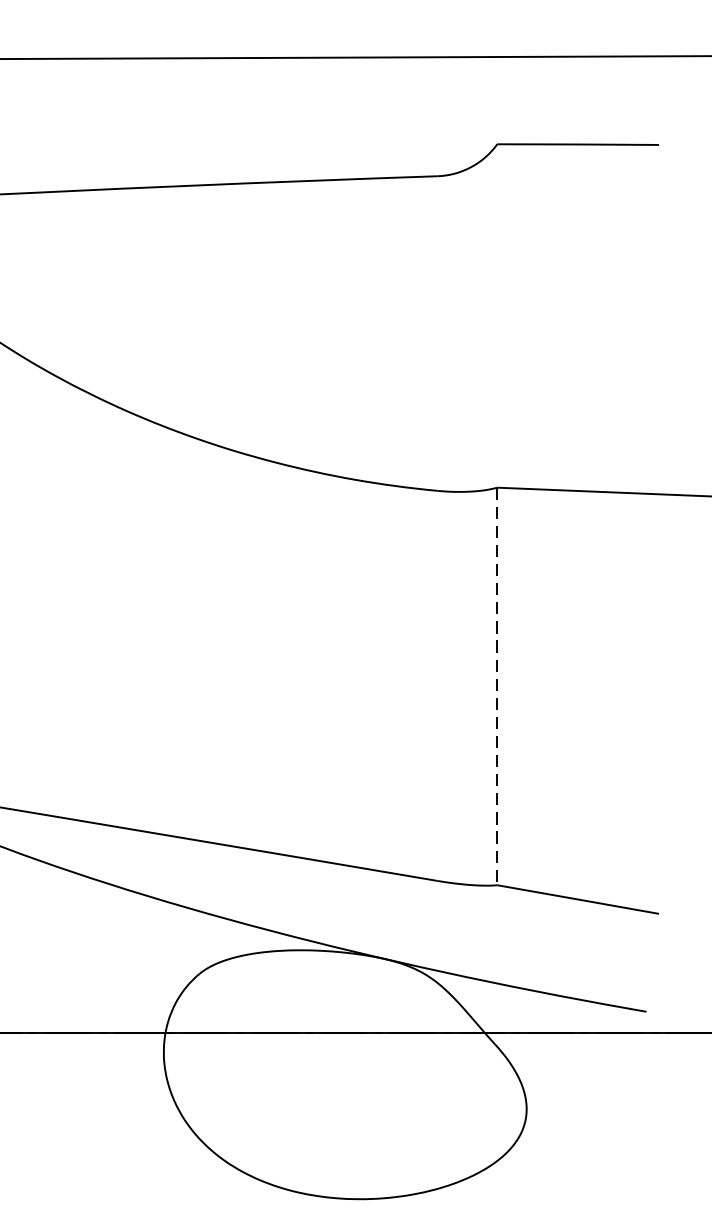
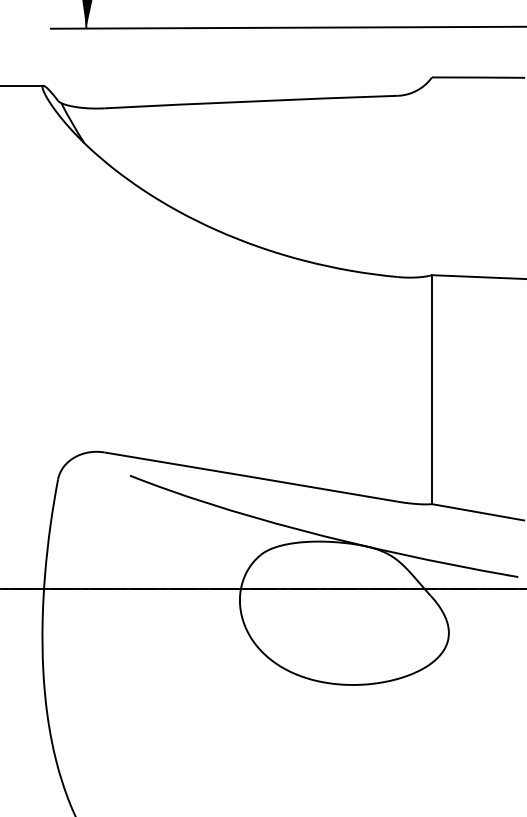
line: (496, 687) -> (431, 390), dashed -> solid

